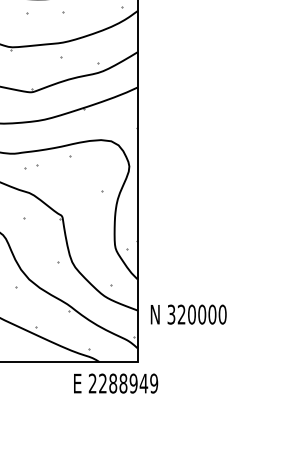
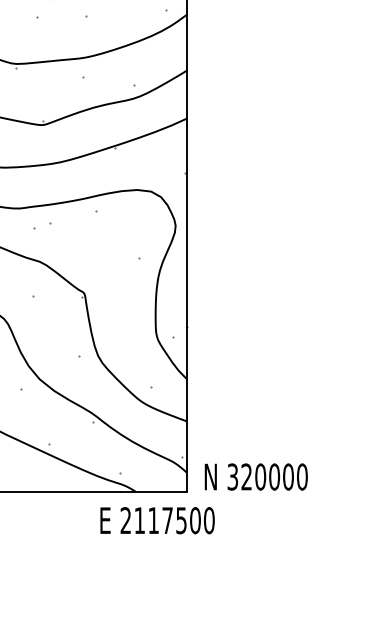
text: (188, 314) -> (255, 476), moved
text: (128, 383) -> (174, 520), 2288949 -> 2117500

